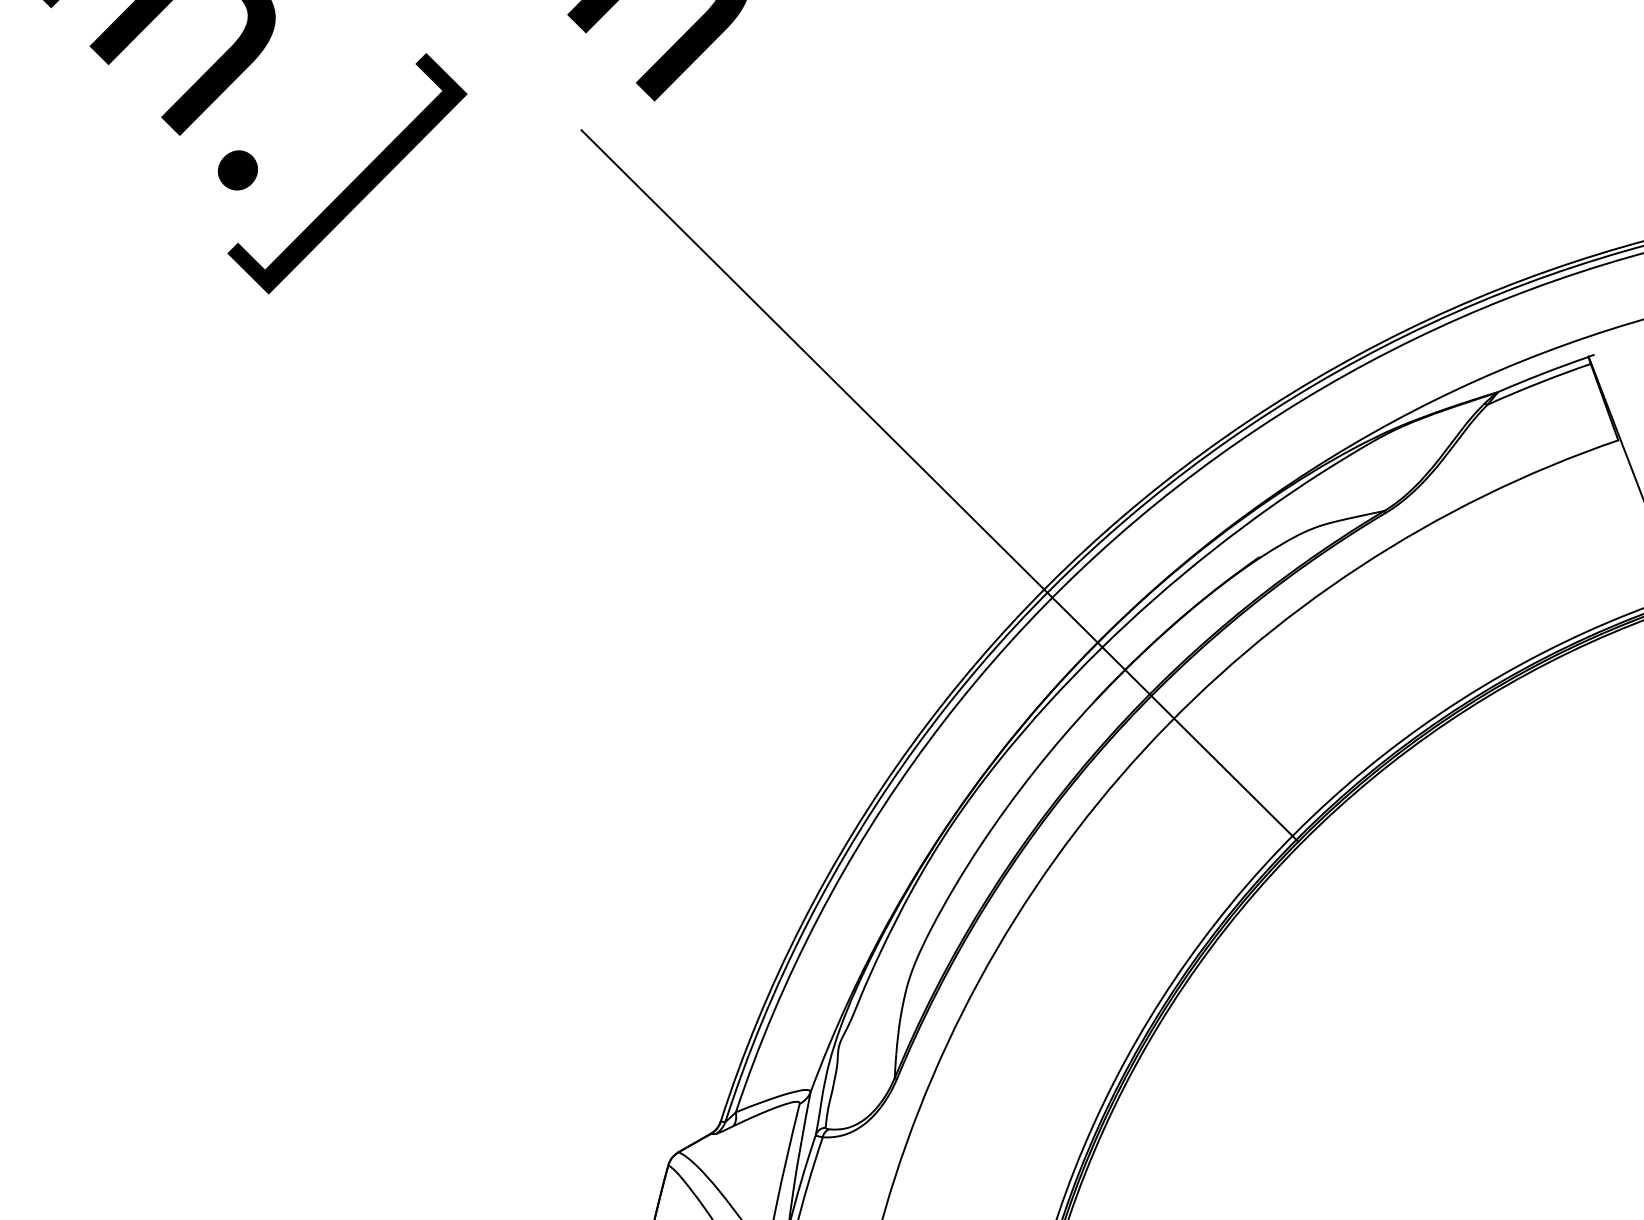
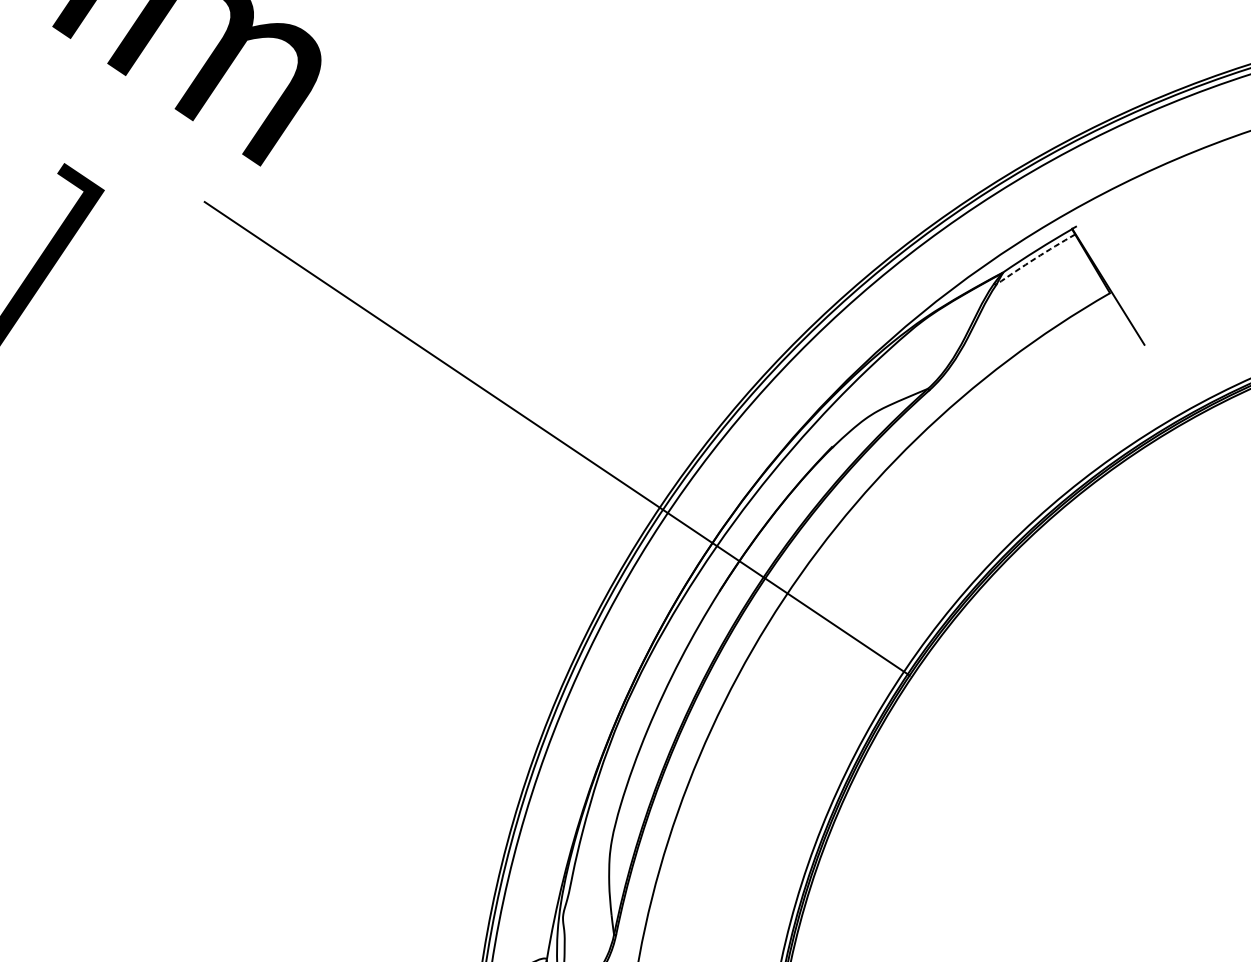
arc: (1538, 383) -> (1035, 258), solid -> dashed

